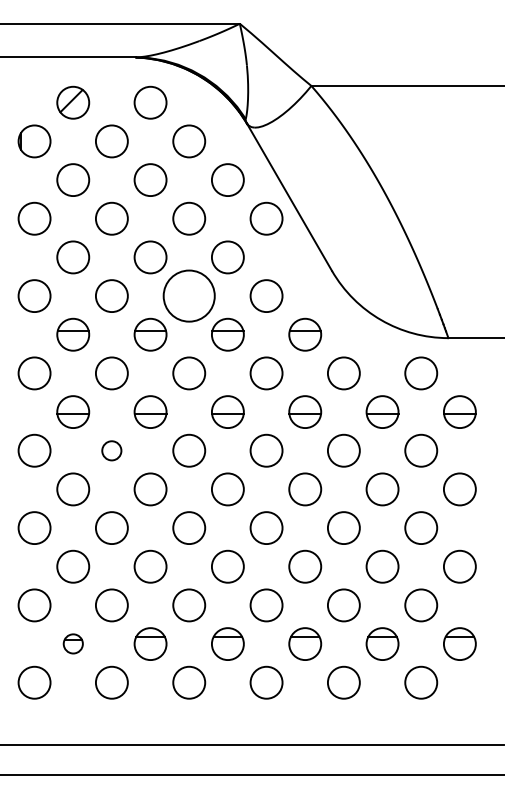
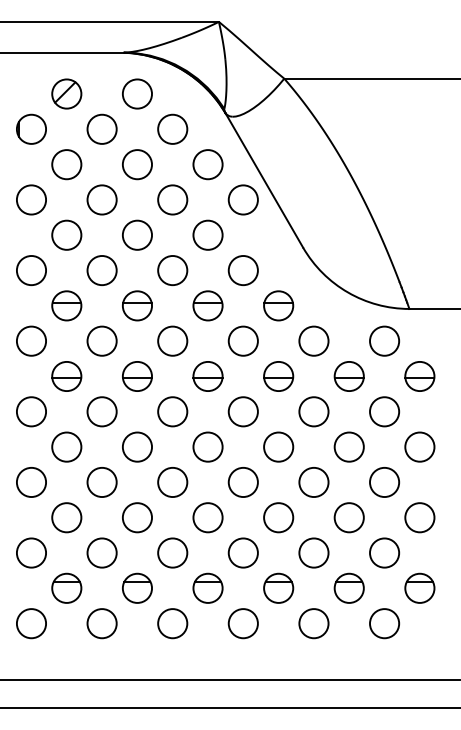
circle: (188, 296) -> (172, 270), size x0.62
circle: (111, 450) -> (101, 411), size x1.67
part: (72, 643) -> (66, 587), size x1.67

